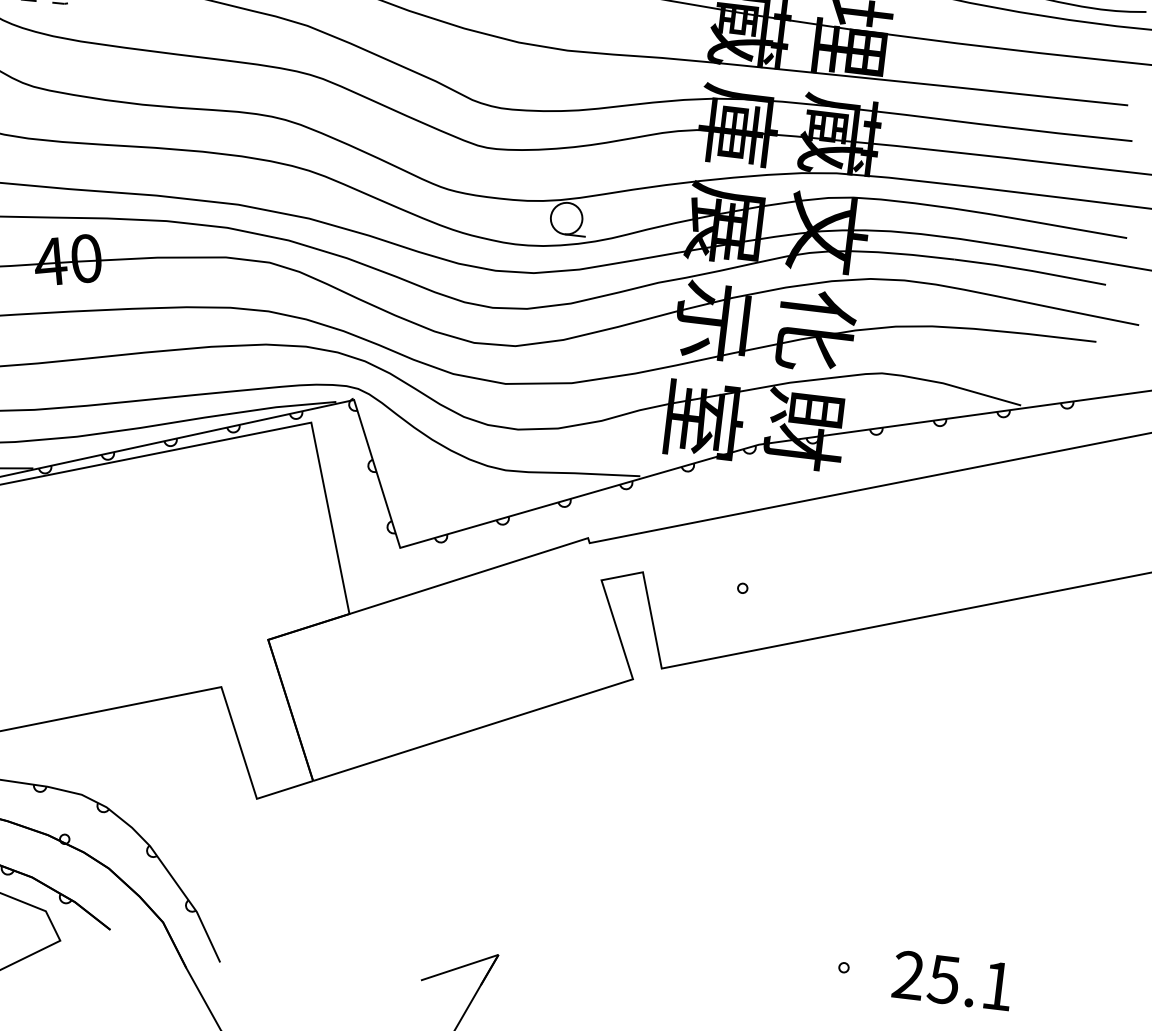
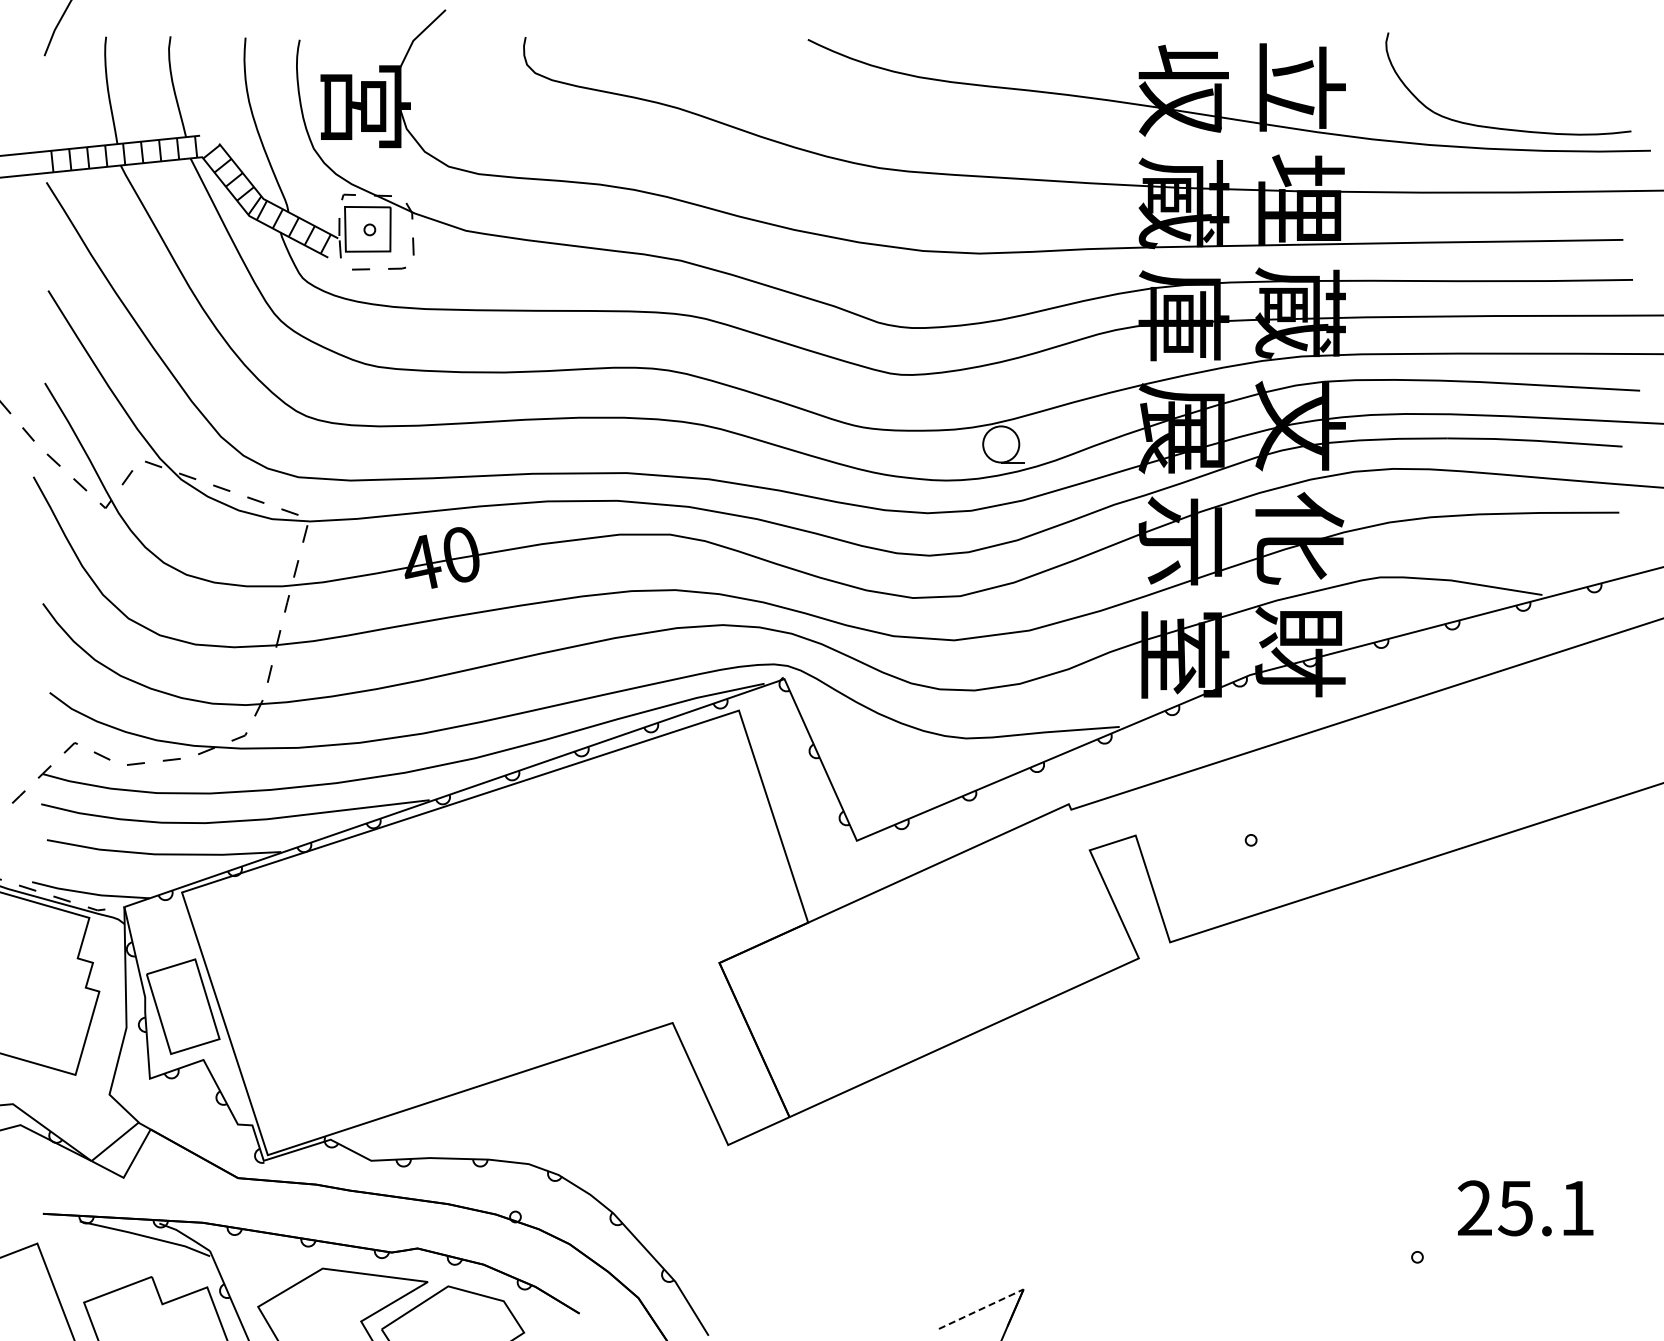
line: (459, 967) -> (981, 1309), solid -> dashed
text: (952, 980) -> (1525, 1208), moved

